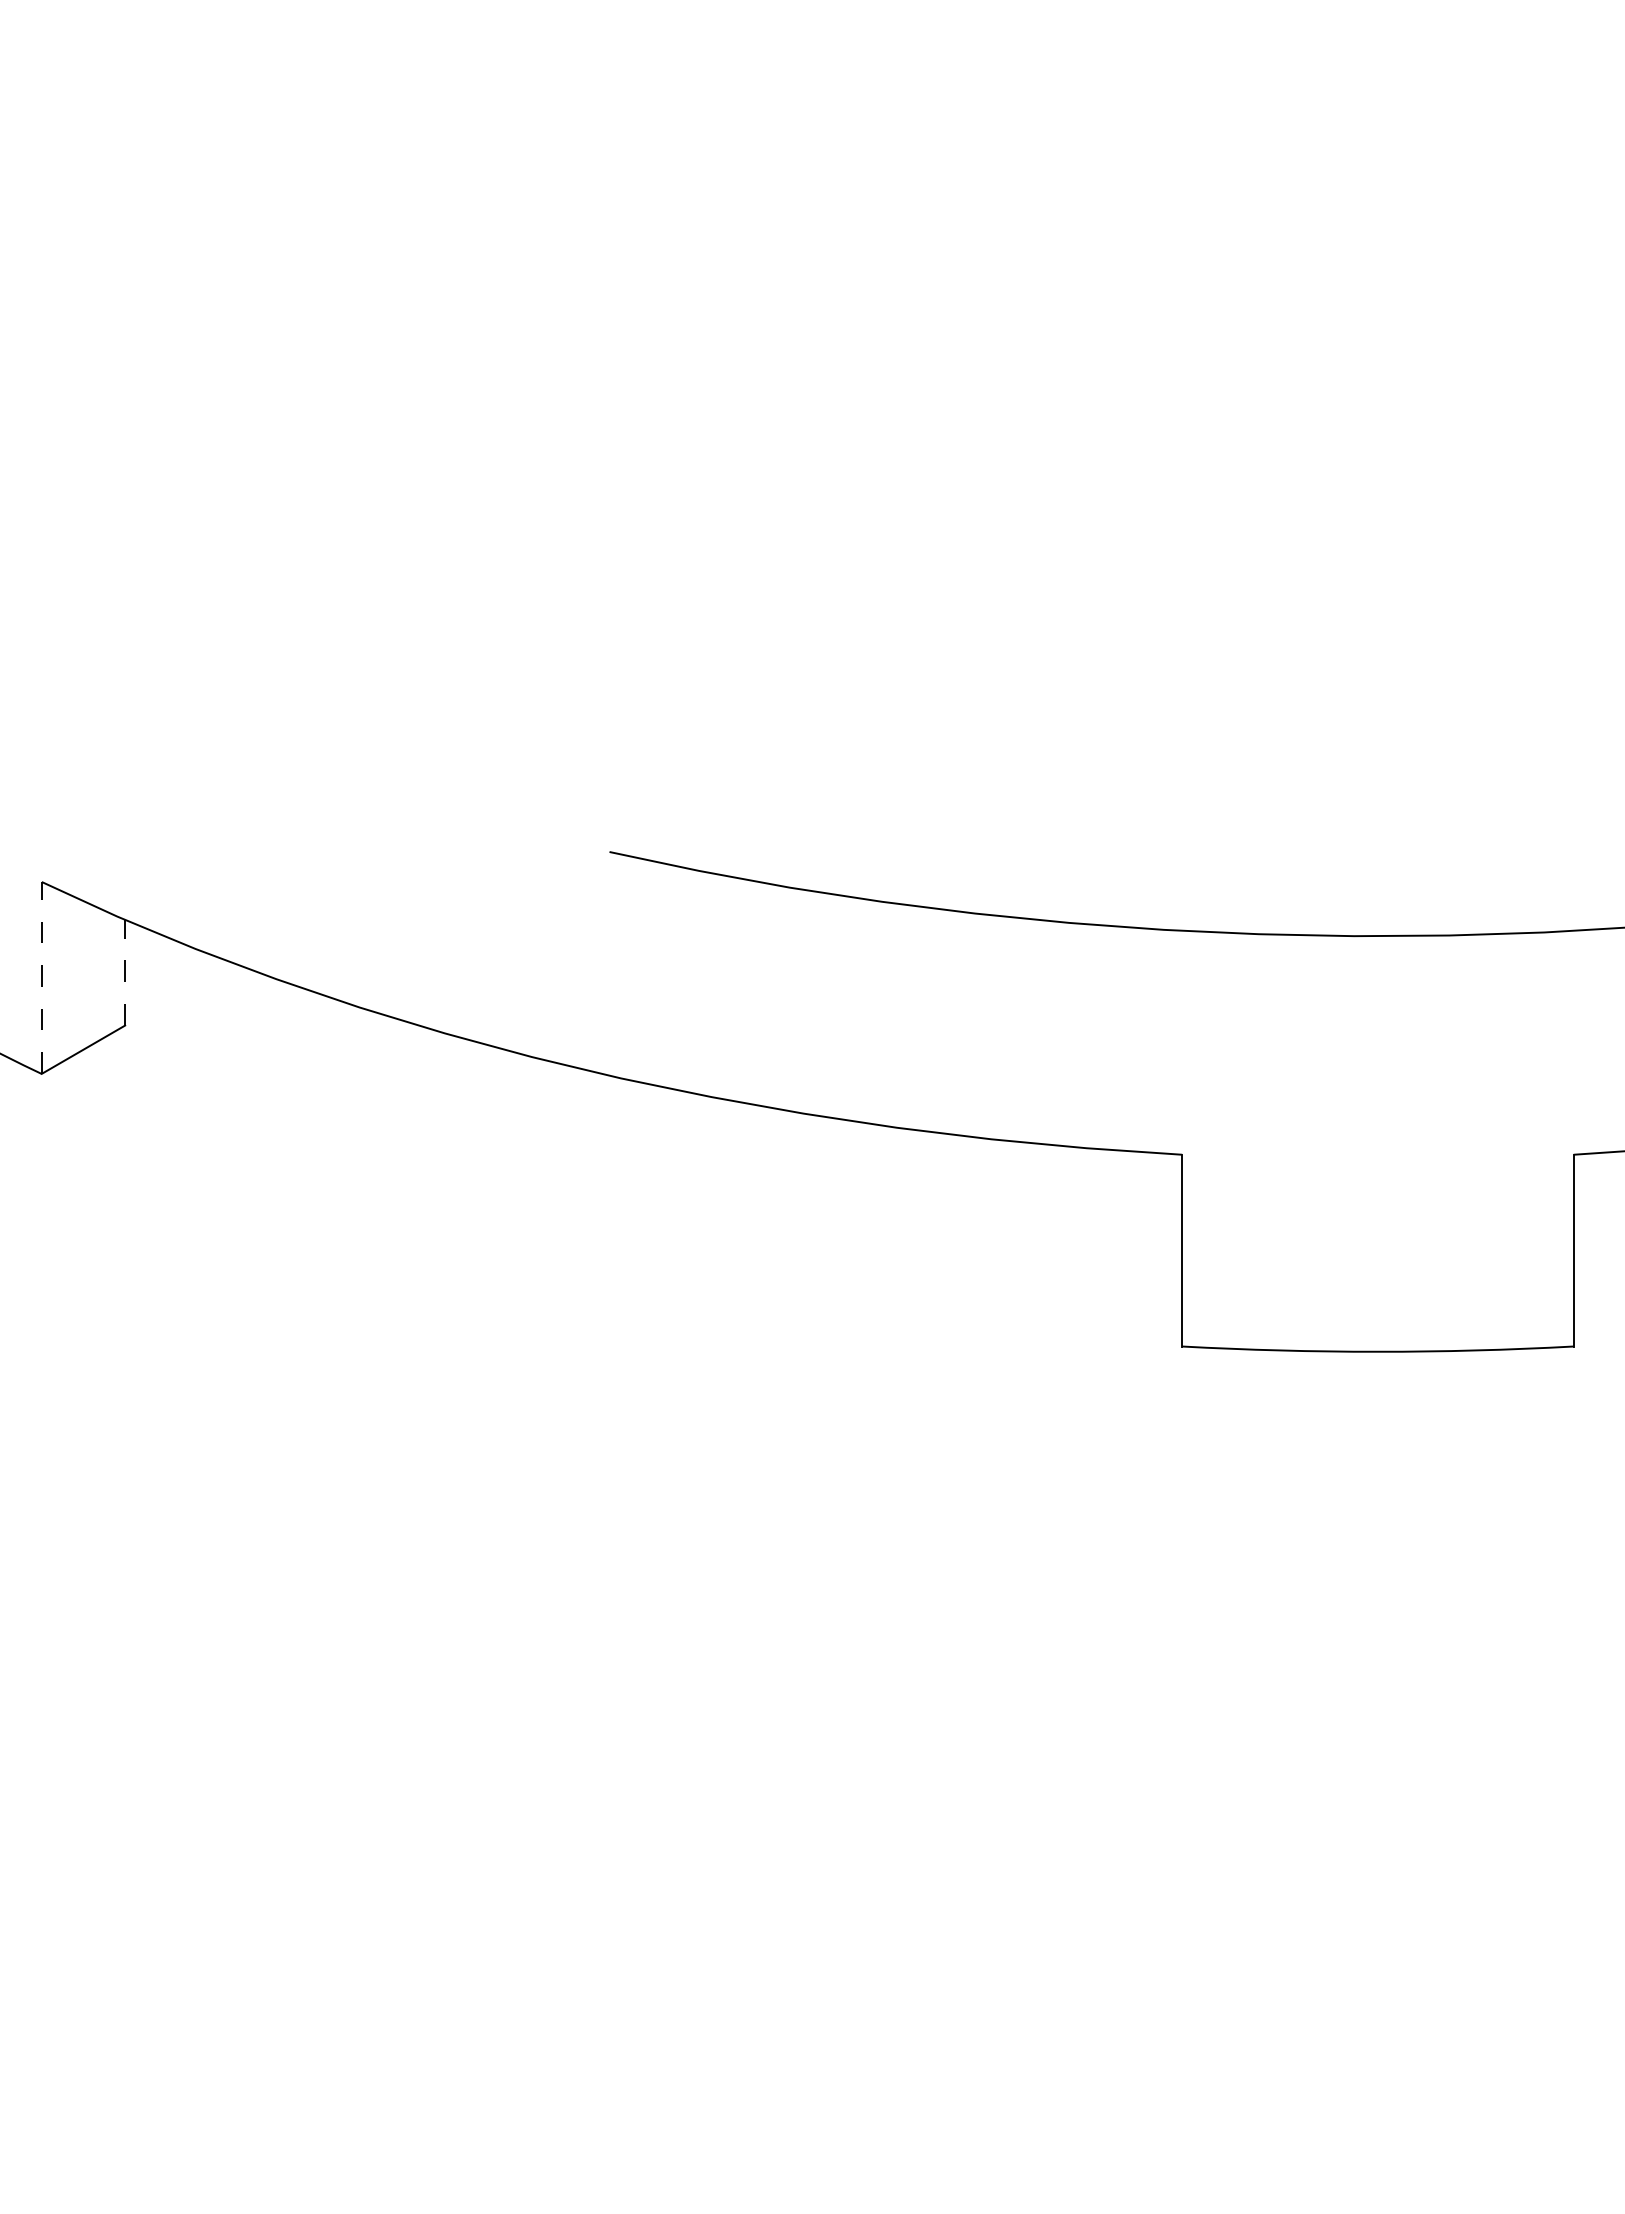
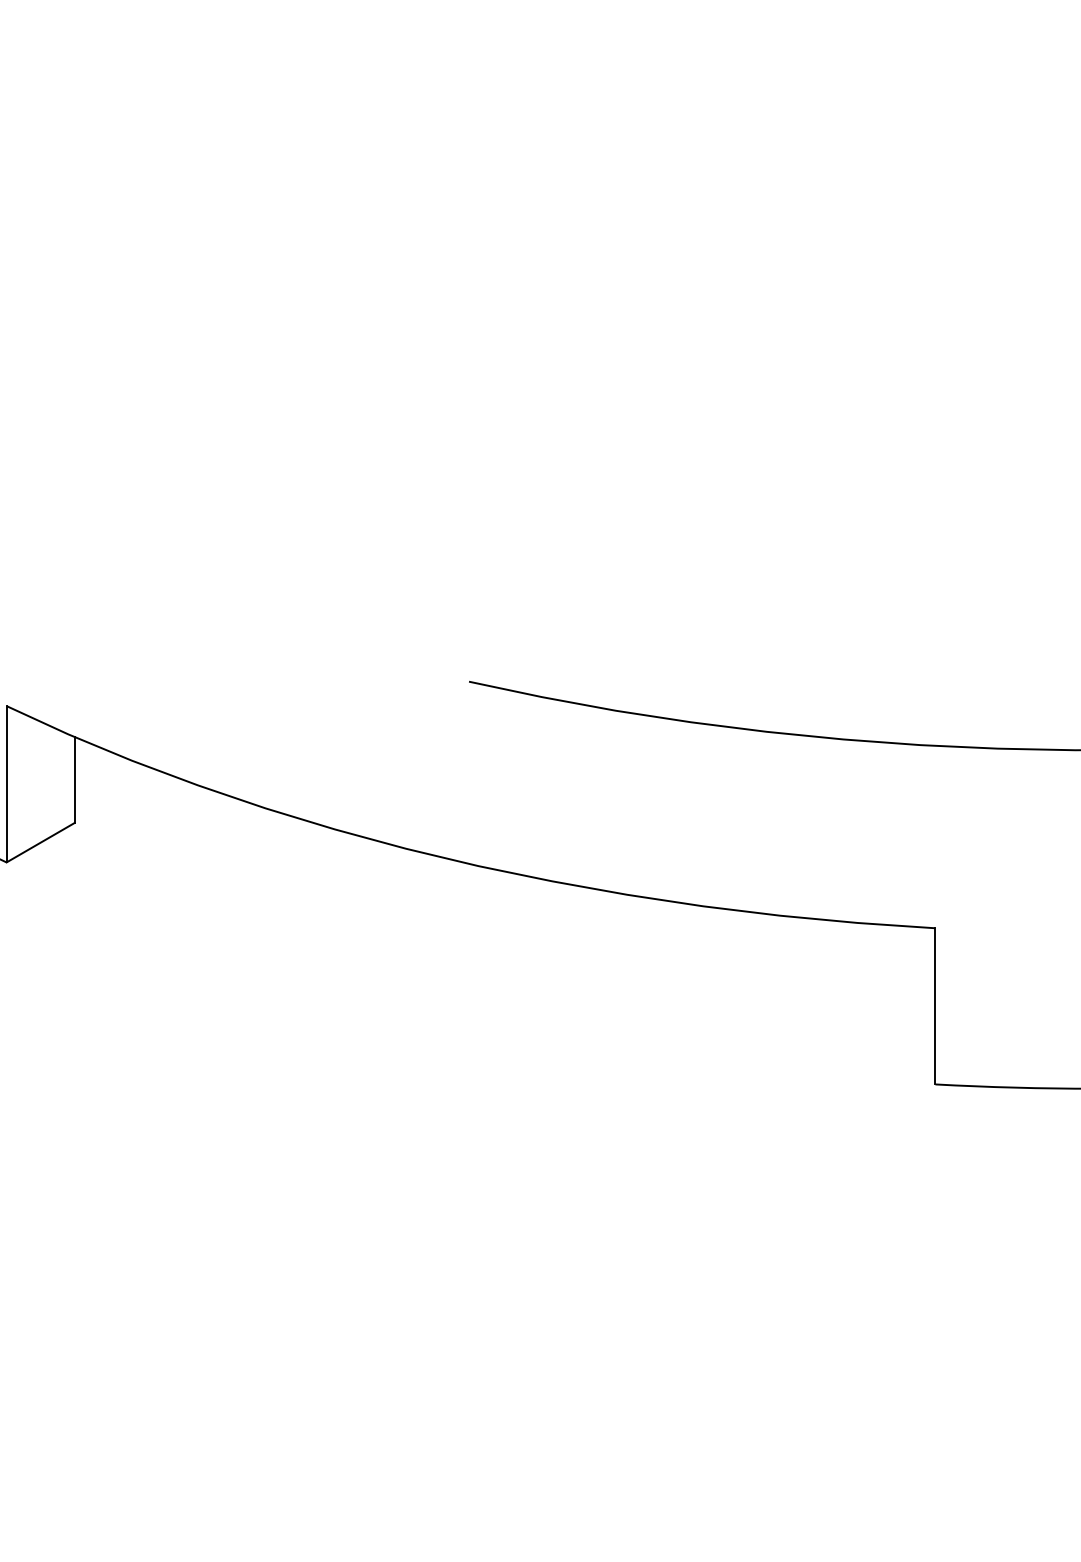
line: (125, 972) -> (74, 779), dashed -> solid
line: (41, 977) -> (6, 783), dashed -> solid

